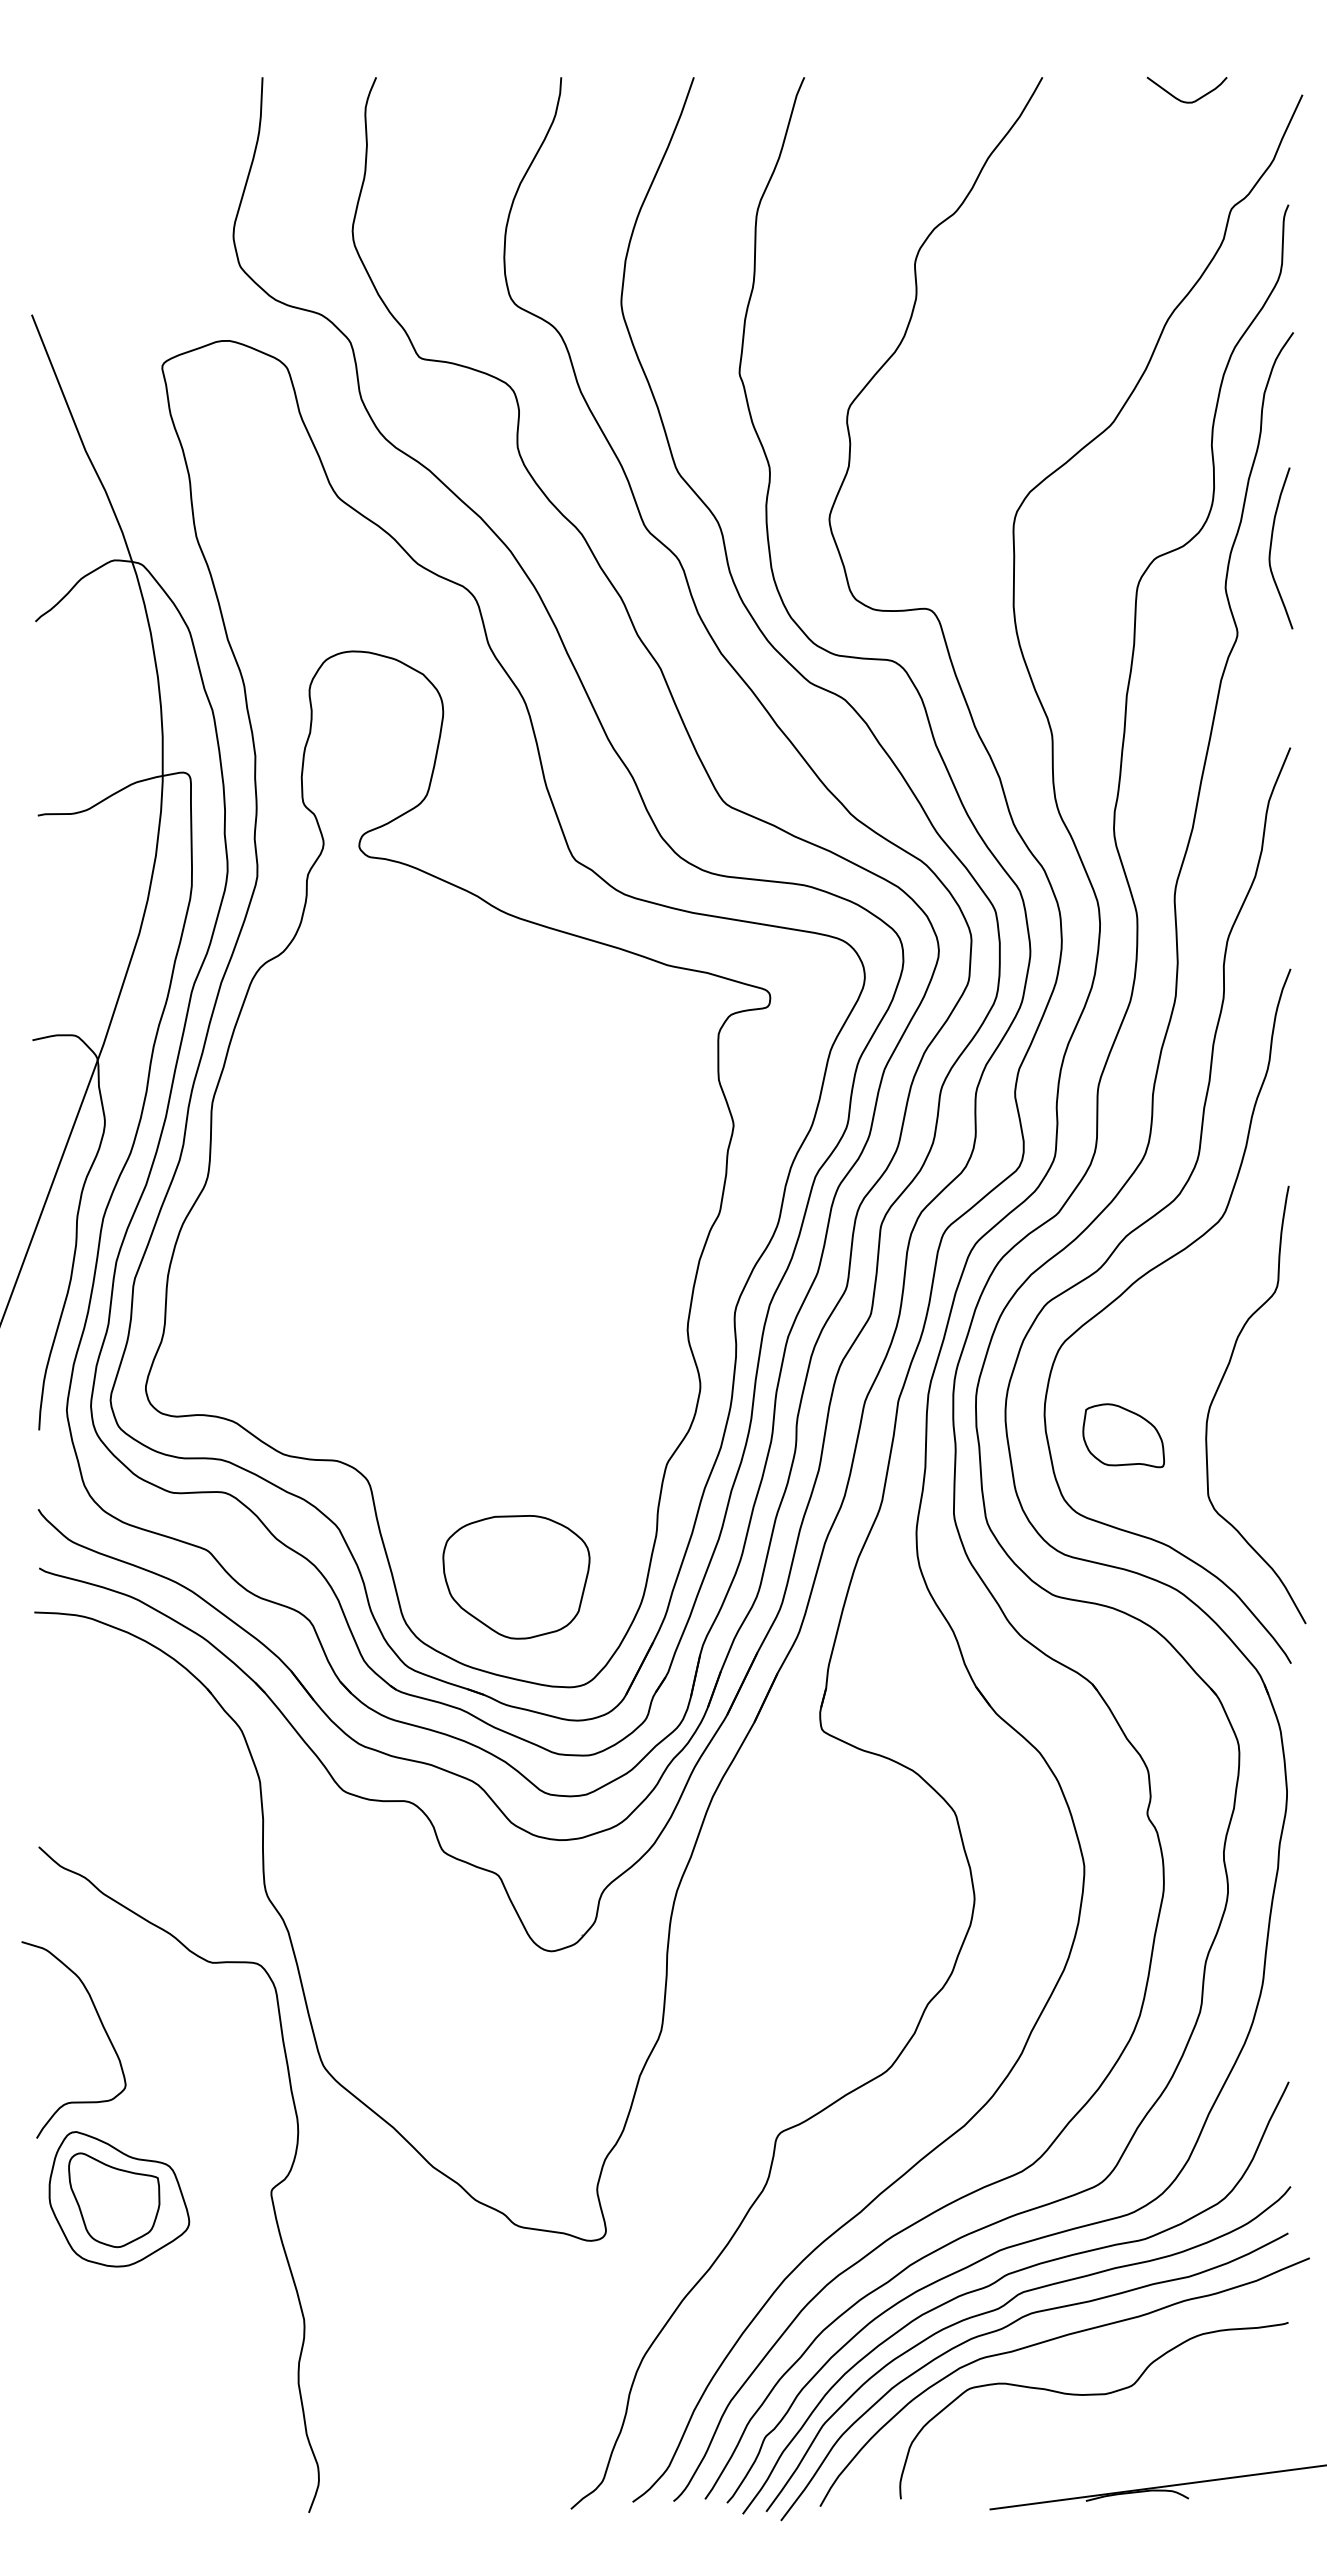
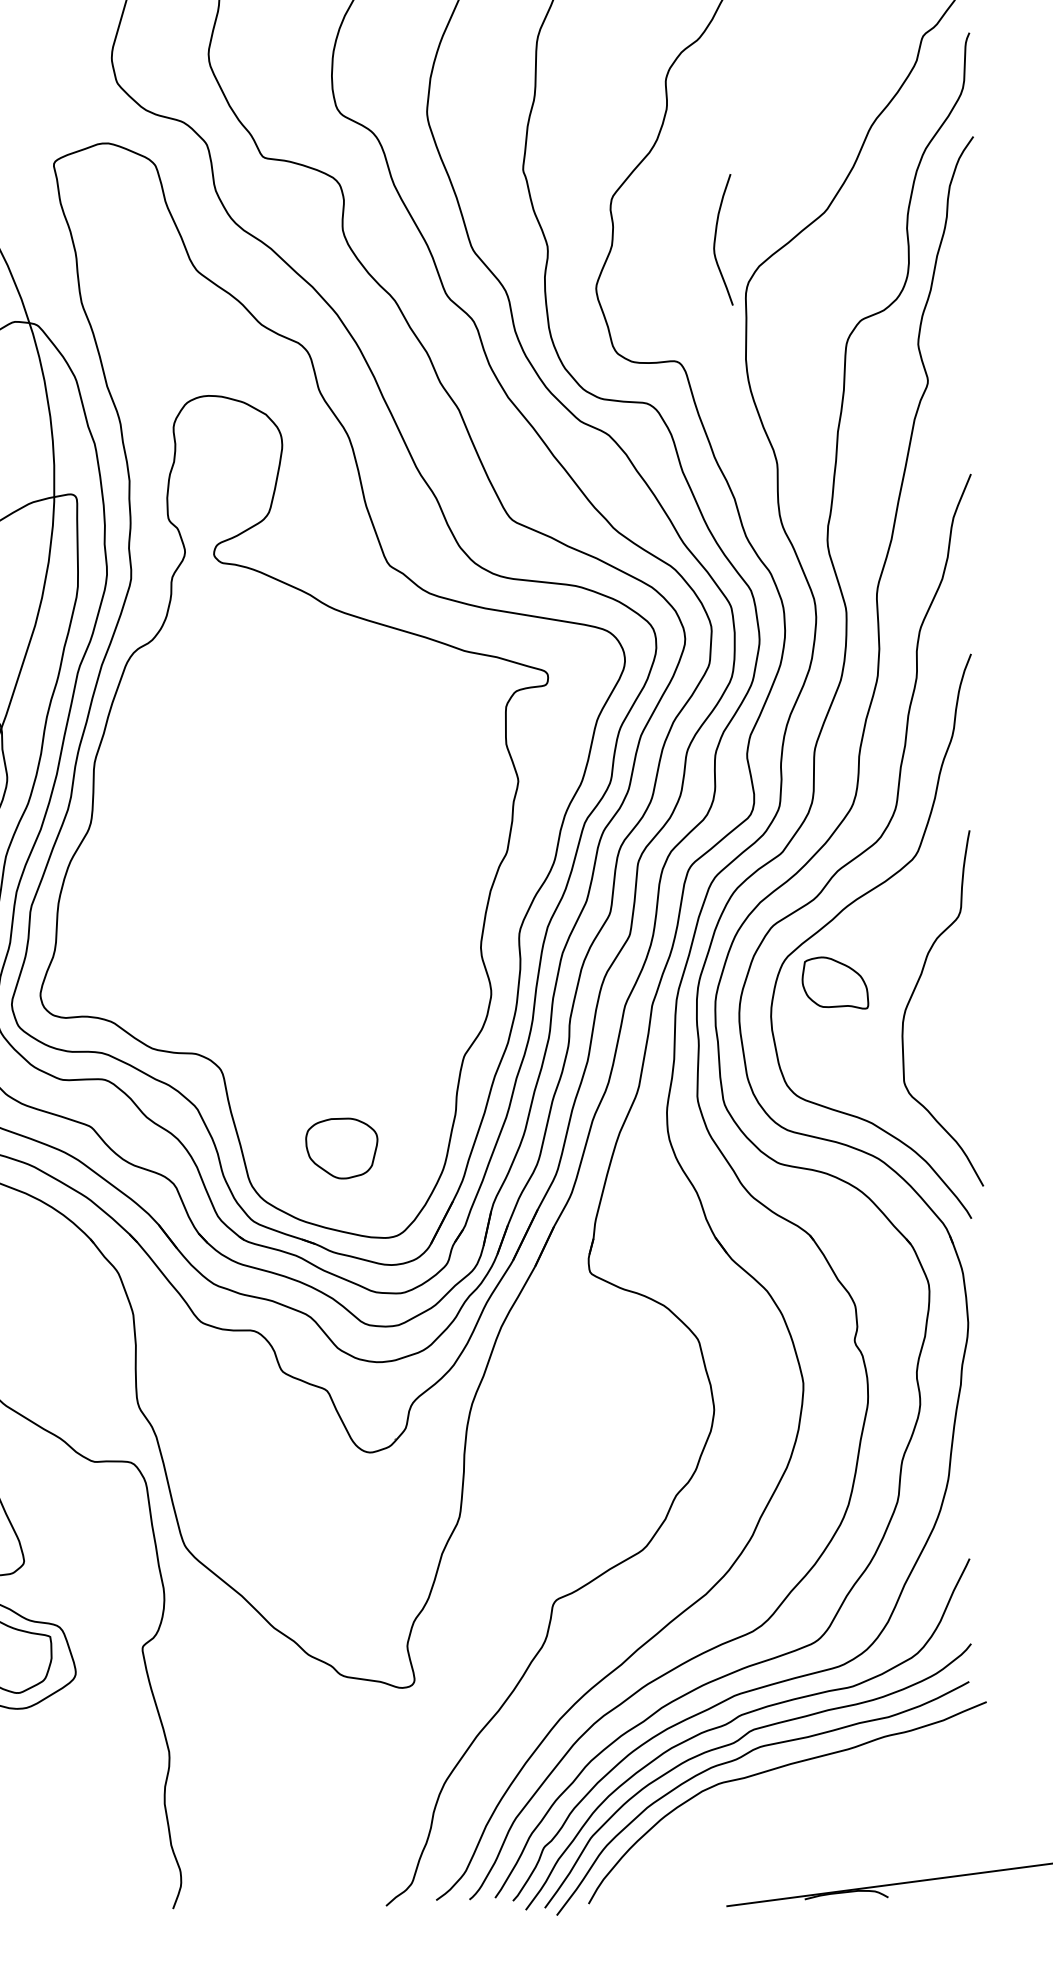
curve: (1271, 548) -> (715, 239), moved
part: (1123, 1435) -> (835, 982), moved
part: (516, 1577) -> (341, 1148), size x0.6
curve: (1093, 2395) -> (810, 1813), removed

